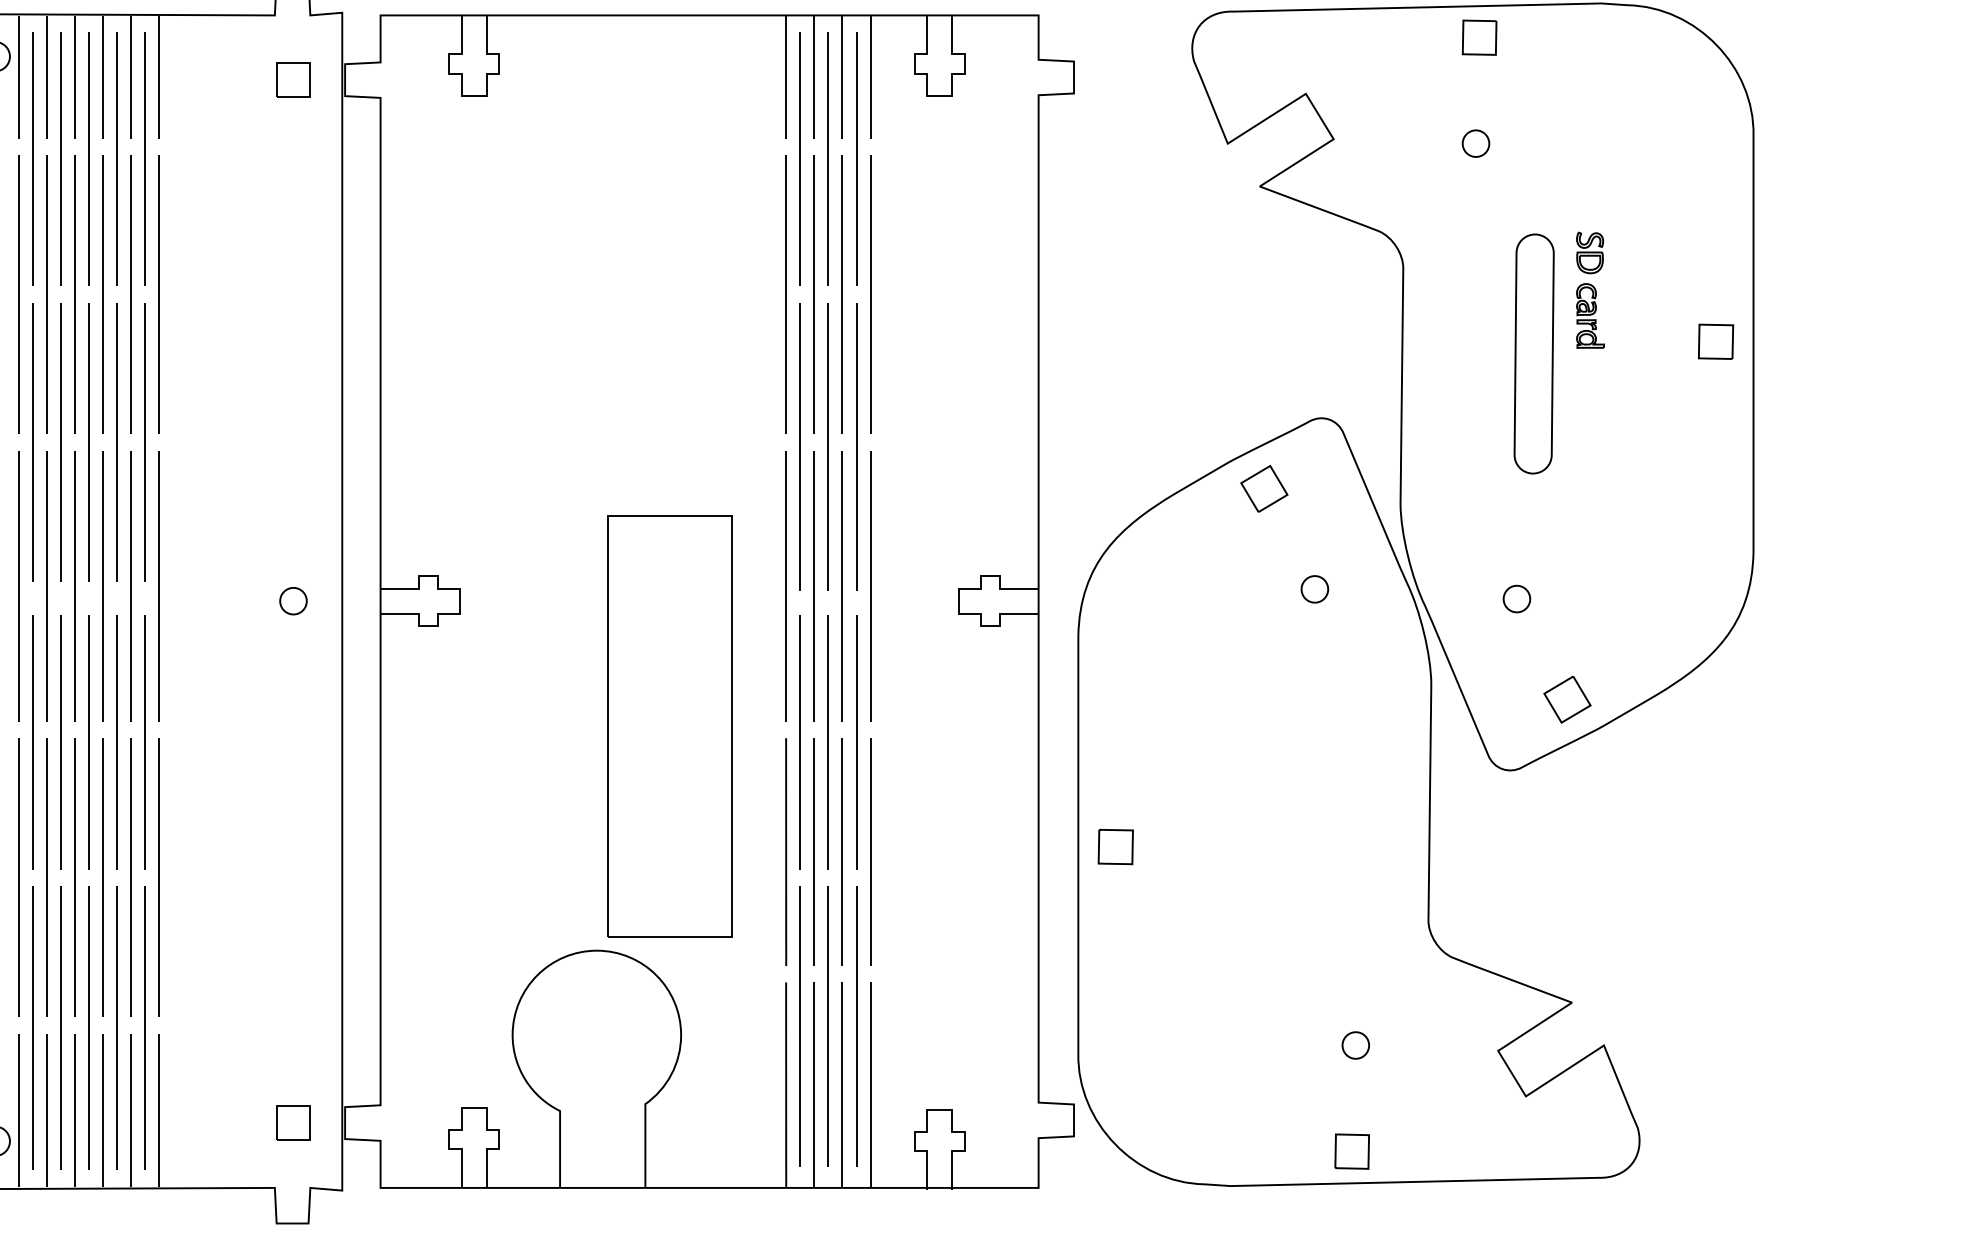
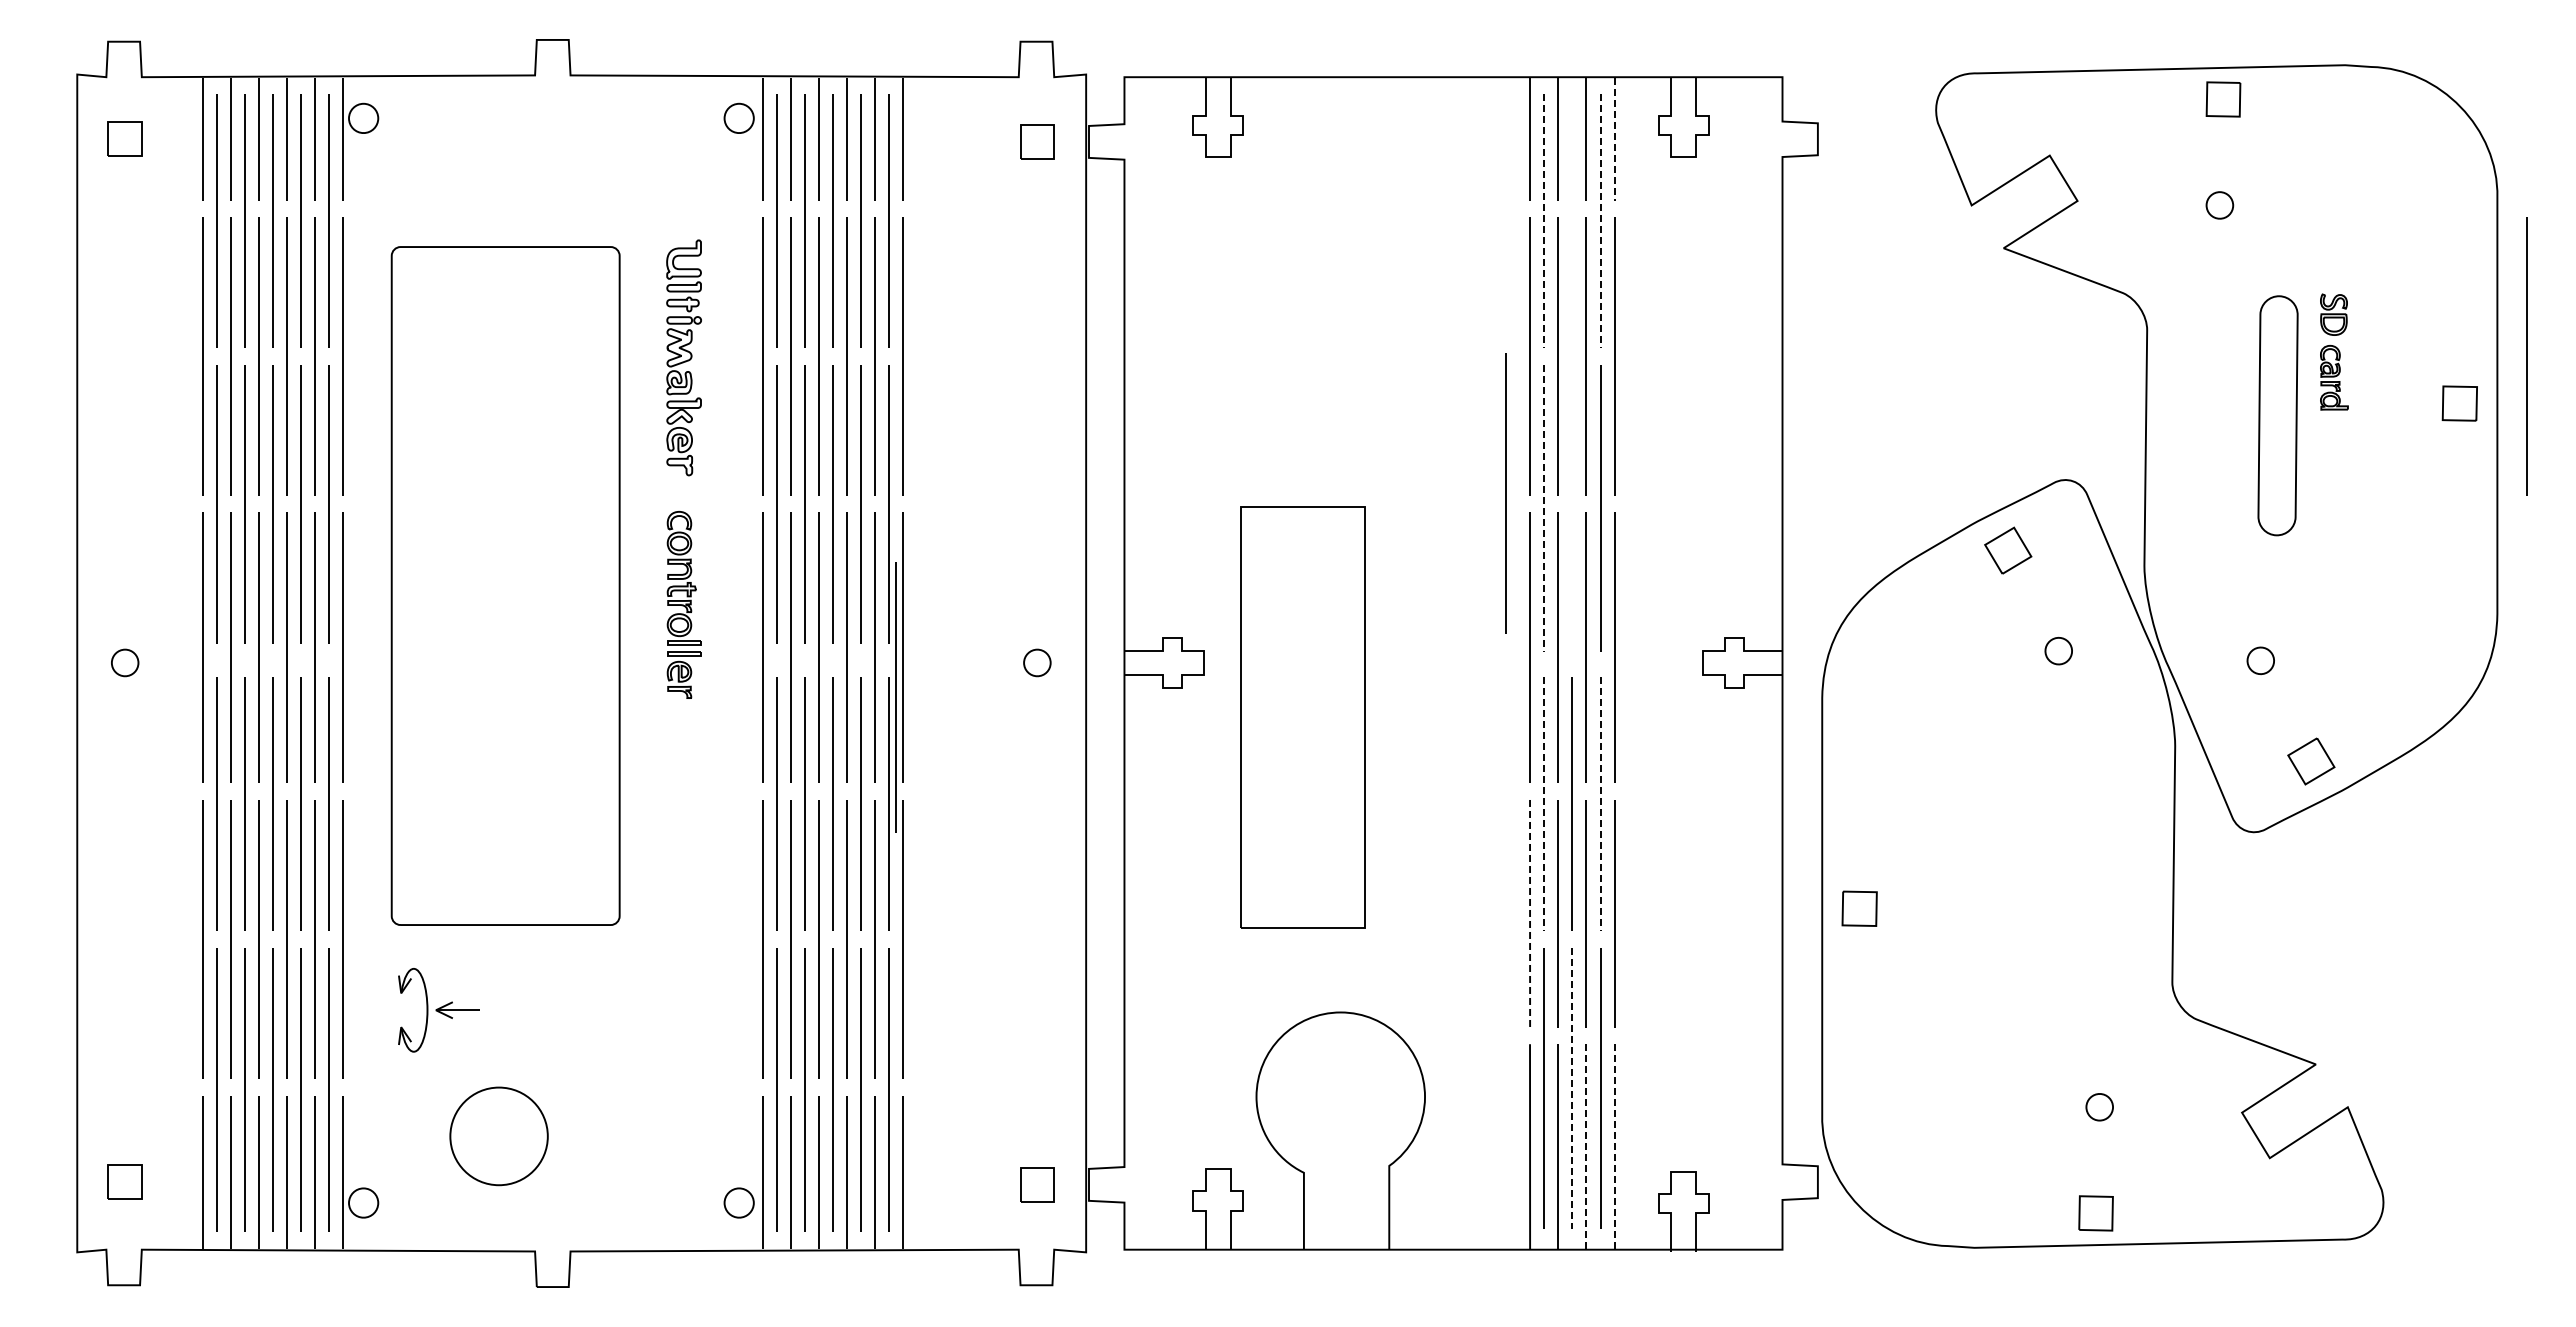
line: (871, 77) -> (1615, 139), solid -> dashed
line: (827, 158) -> (1571, 220), removed
line: (800, 159) -> (1544, 221), solid -> dashed
line: (857, 159) -> (1601, 221), solid -> dashed
line: (1782, 294) -> (2526, 356), added
line: (761, 431) -> (1505, 493), added
line: (800, 446) -> (1544, 508), solid -> dashed
line: (827, 446) -> (1571, 508), removed
line: (151, 635) -> (895, 697), added
part: (669, 726) -> (1302, 717), moved
line: (800, 742) -> (1544, 804), solid -> dashed
line: (857, 742) -> (1601, 804), solid -> dashed
line: (786, 851) -> (1530, 913), solid -> dashed
line: (828, 1026) -> (1572, 1088), solid -> dashed
line: (842, 1084) -> (1586, 1146), solid -> dashed
line: (871, 1084) -> (1615, 1146), solid -> dashed

